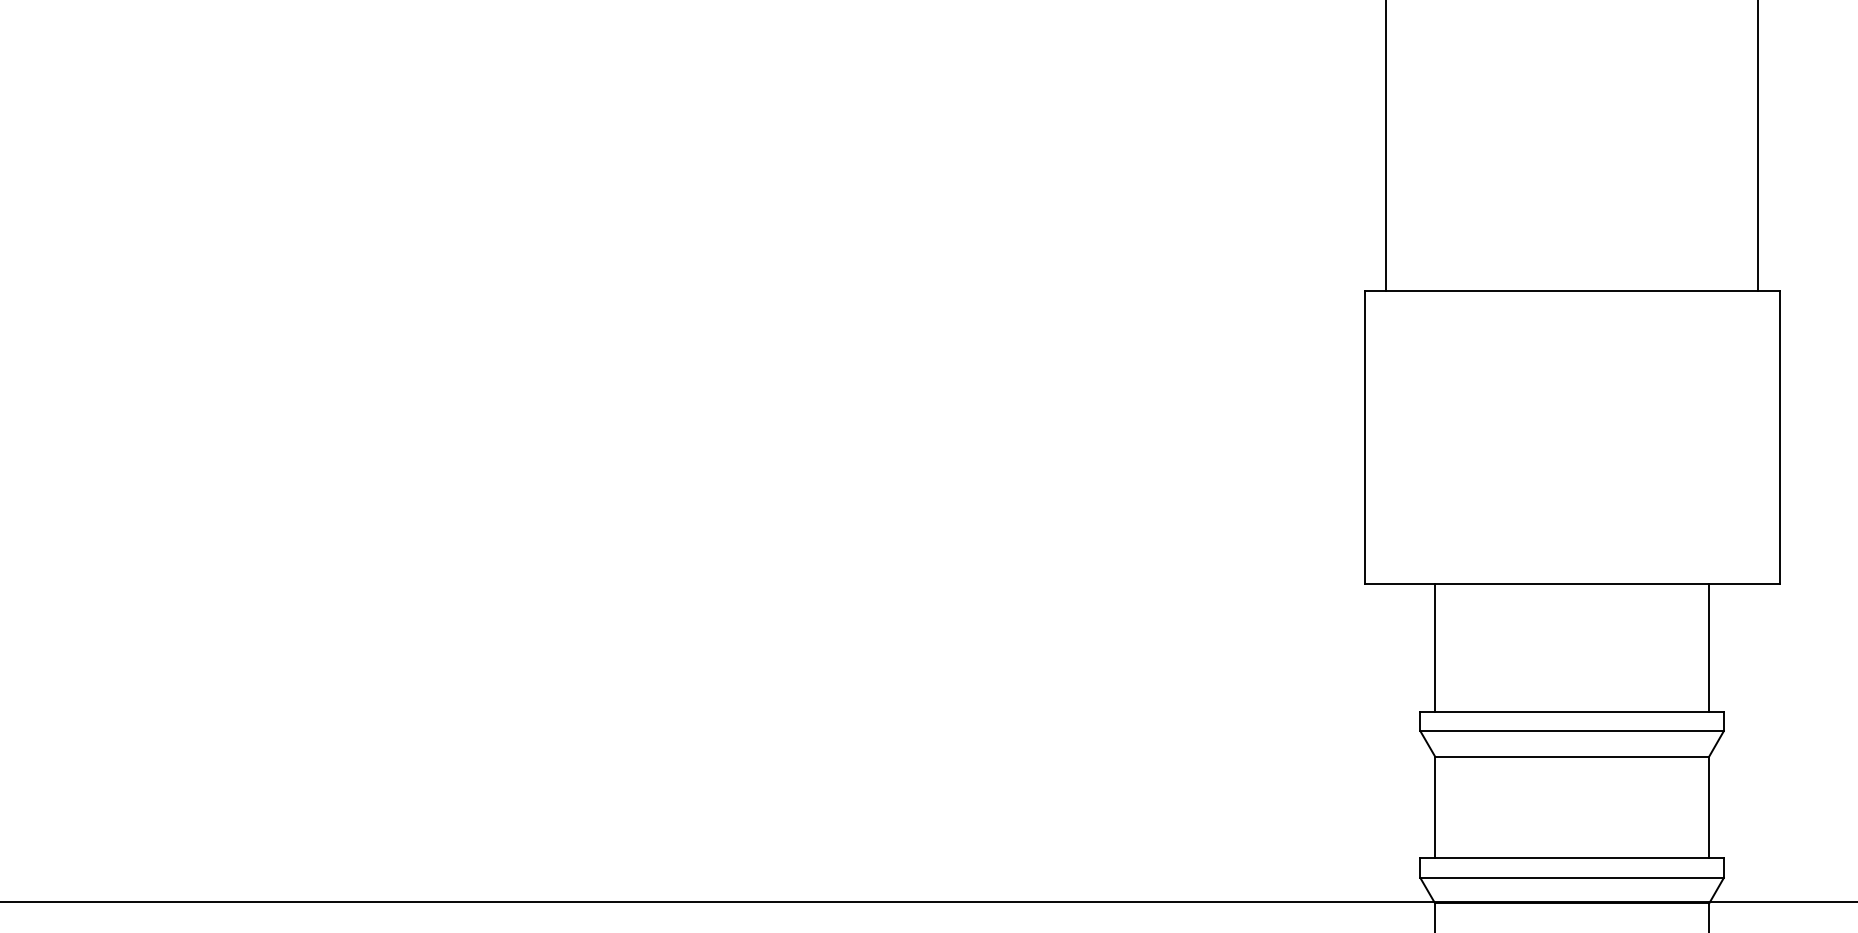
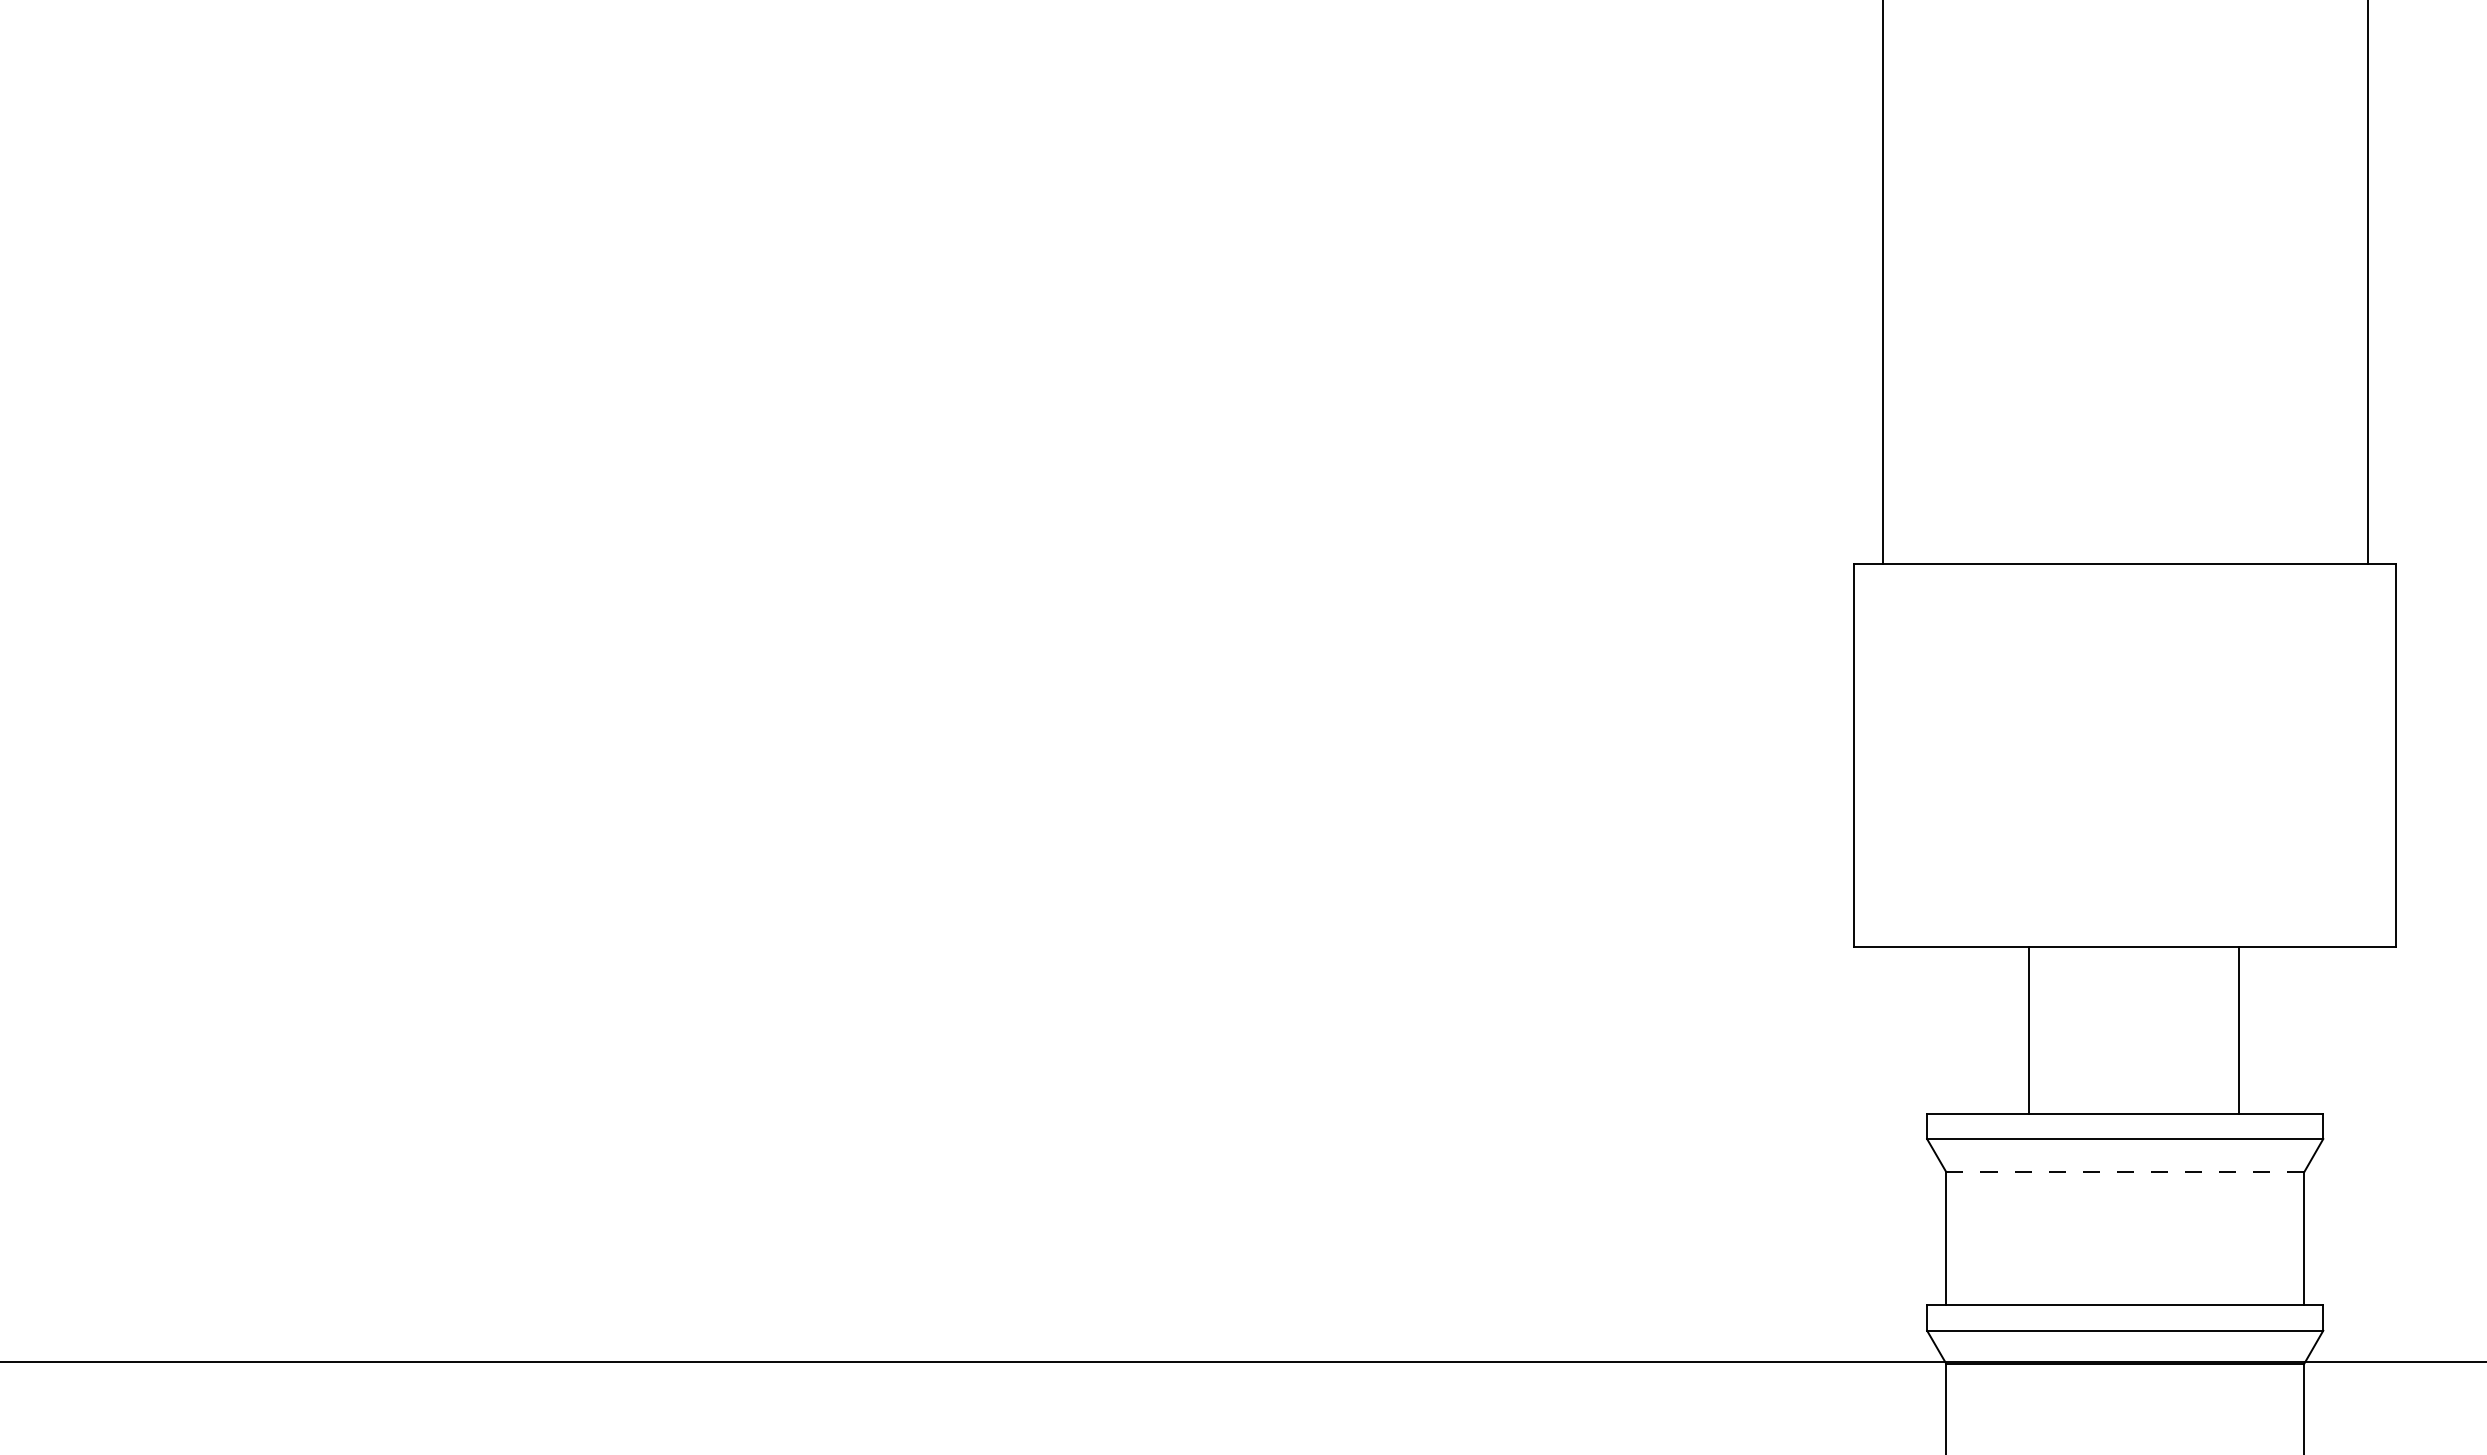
line: (1435, 647) -> (2029, 1030), moved
line: (1709, 647) -> (2239, 1030), moved
line: (1572, 756) -> (2125, 1172), solid -> dashed

